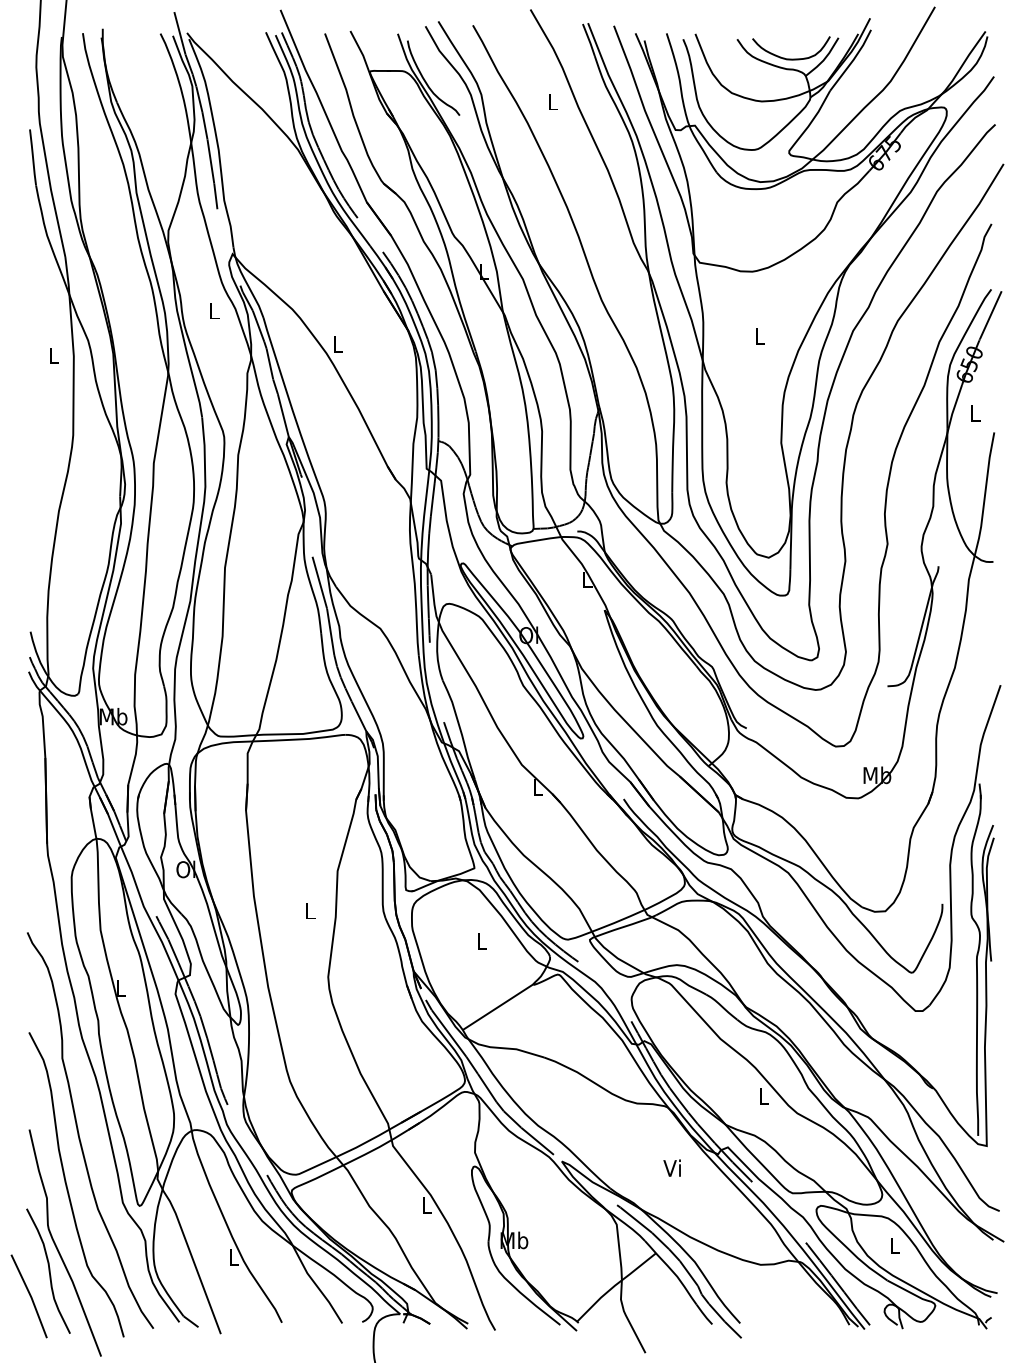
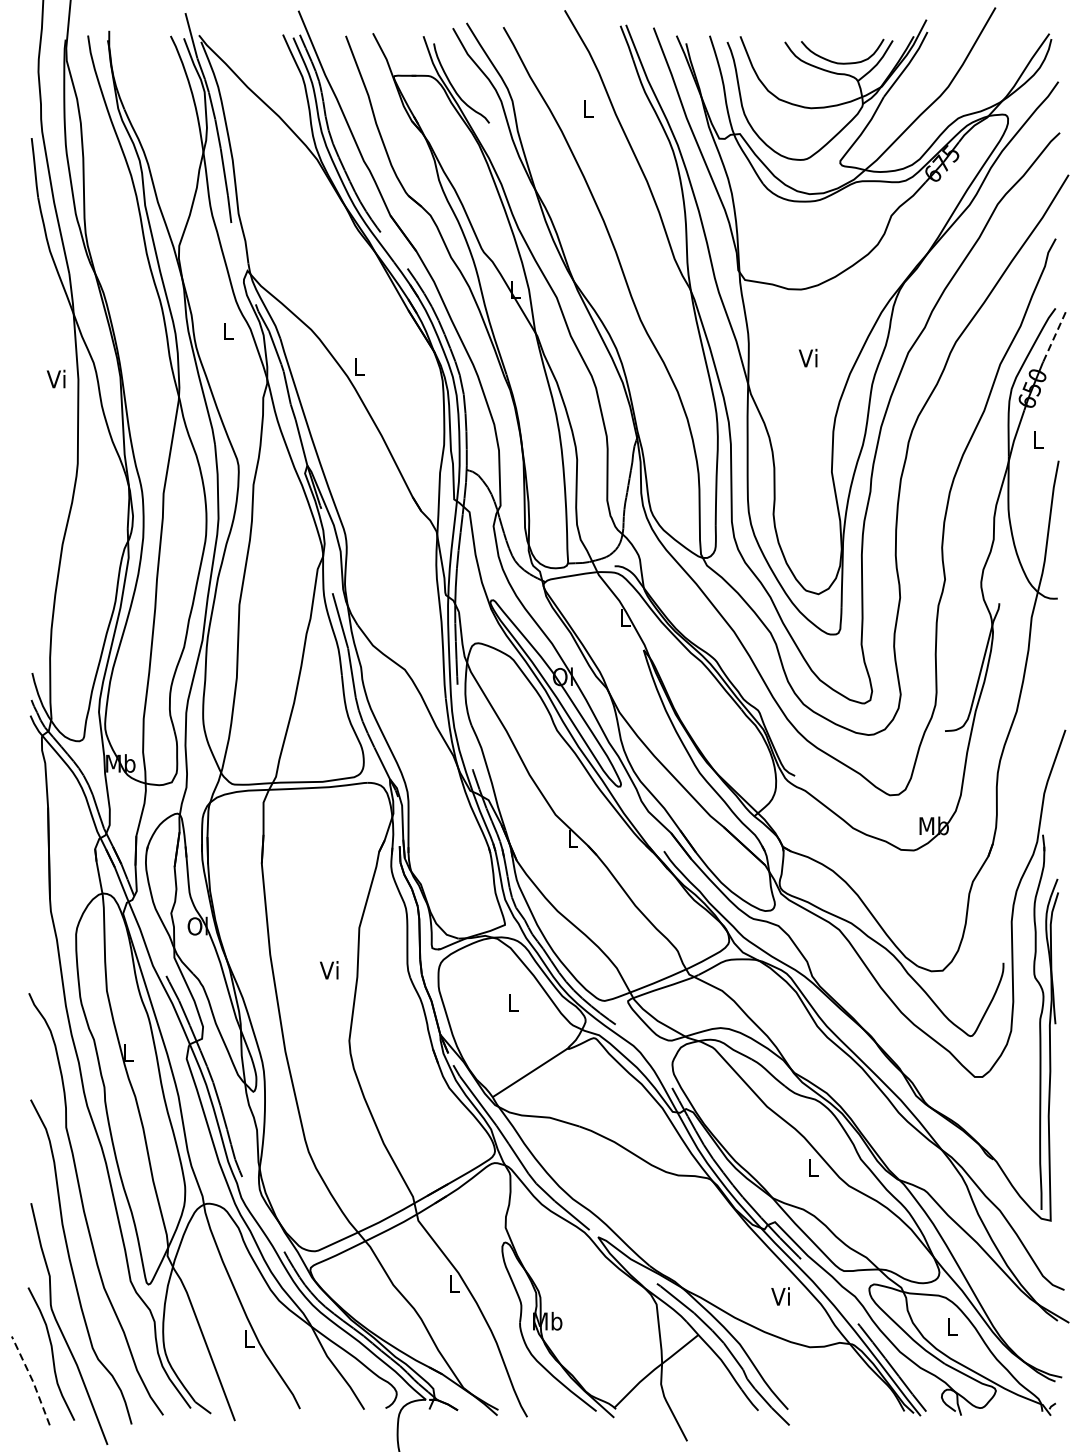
line: (990, 314) -> (1054, 335), solid -> dashed
text: (758, 335) -> (807, 357), L -> Vi
text: (52, 355) -> (55, 378), L -> Vi
text: (308, 910) -> (328, 969), L -> Vi
text: (671, 1167) -> (779, 1295), moved
line: (30, 1295) -> (32, 1379), solid -> dashed

